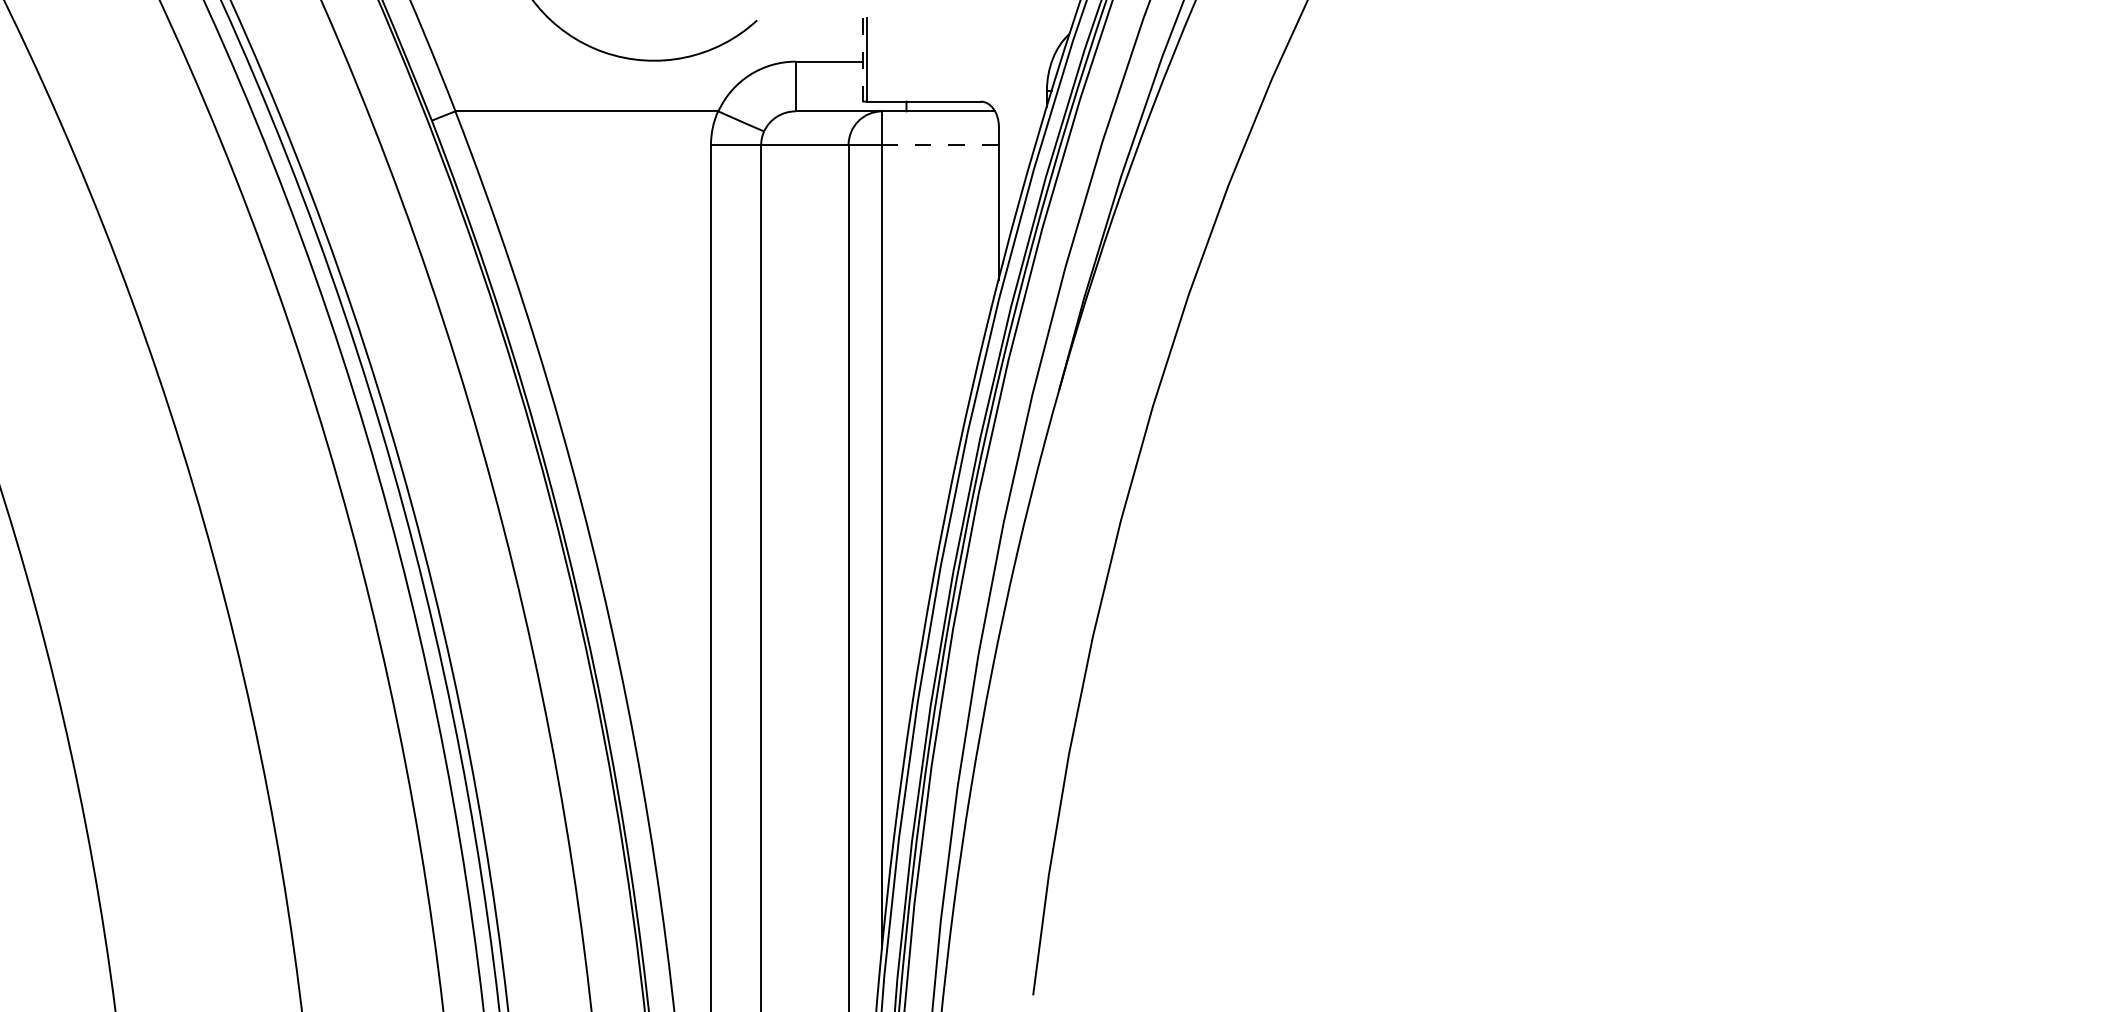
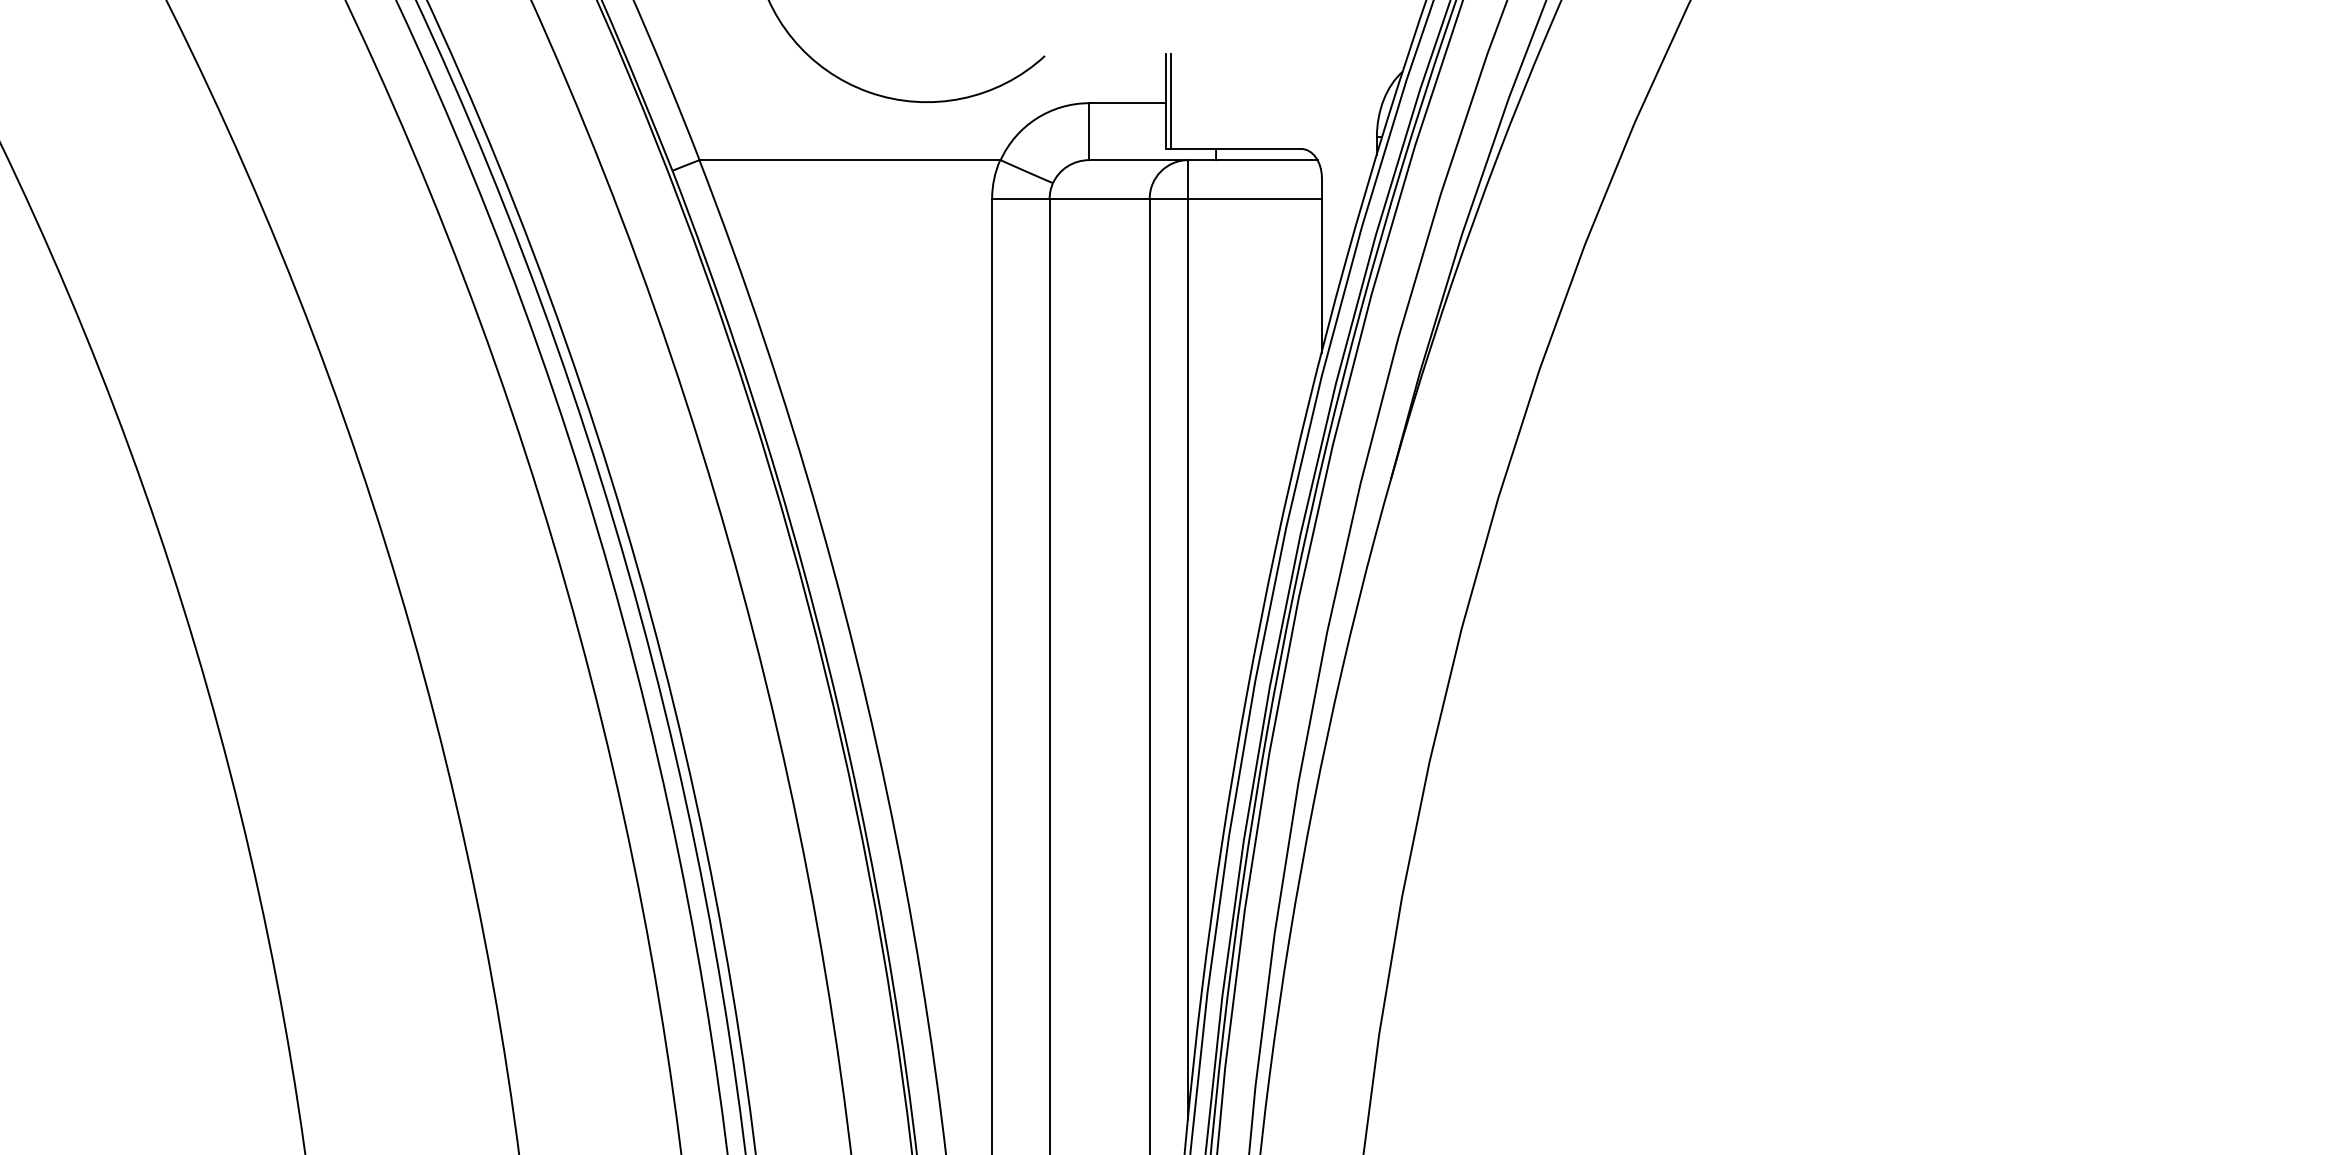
line: (862, 60) -> (1165, 101), dashed -> solid
line: (939, 145) -> (1253, 199), dashed -> solid

